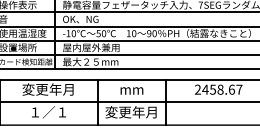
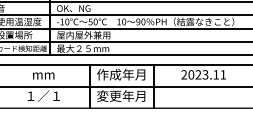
text: (47, 89) -> (42, 74), 変更年月 -> mm
text: (131, 89) -> (121, 74), mm -> 作成年月
text: (222, 89) -> (207, 74), 2458.67 -> 2023.11

